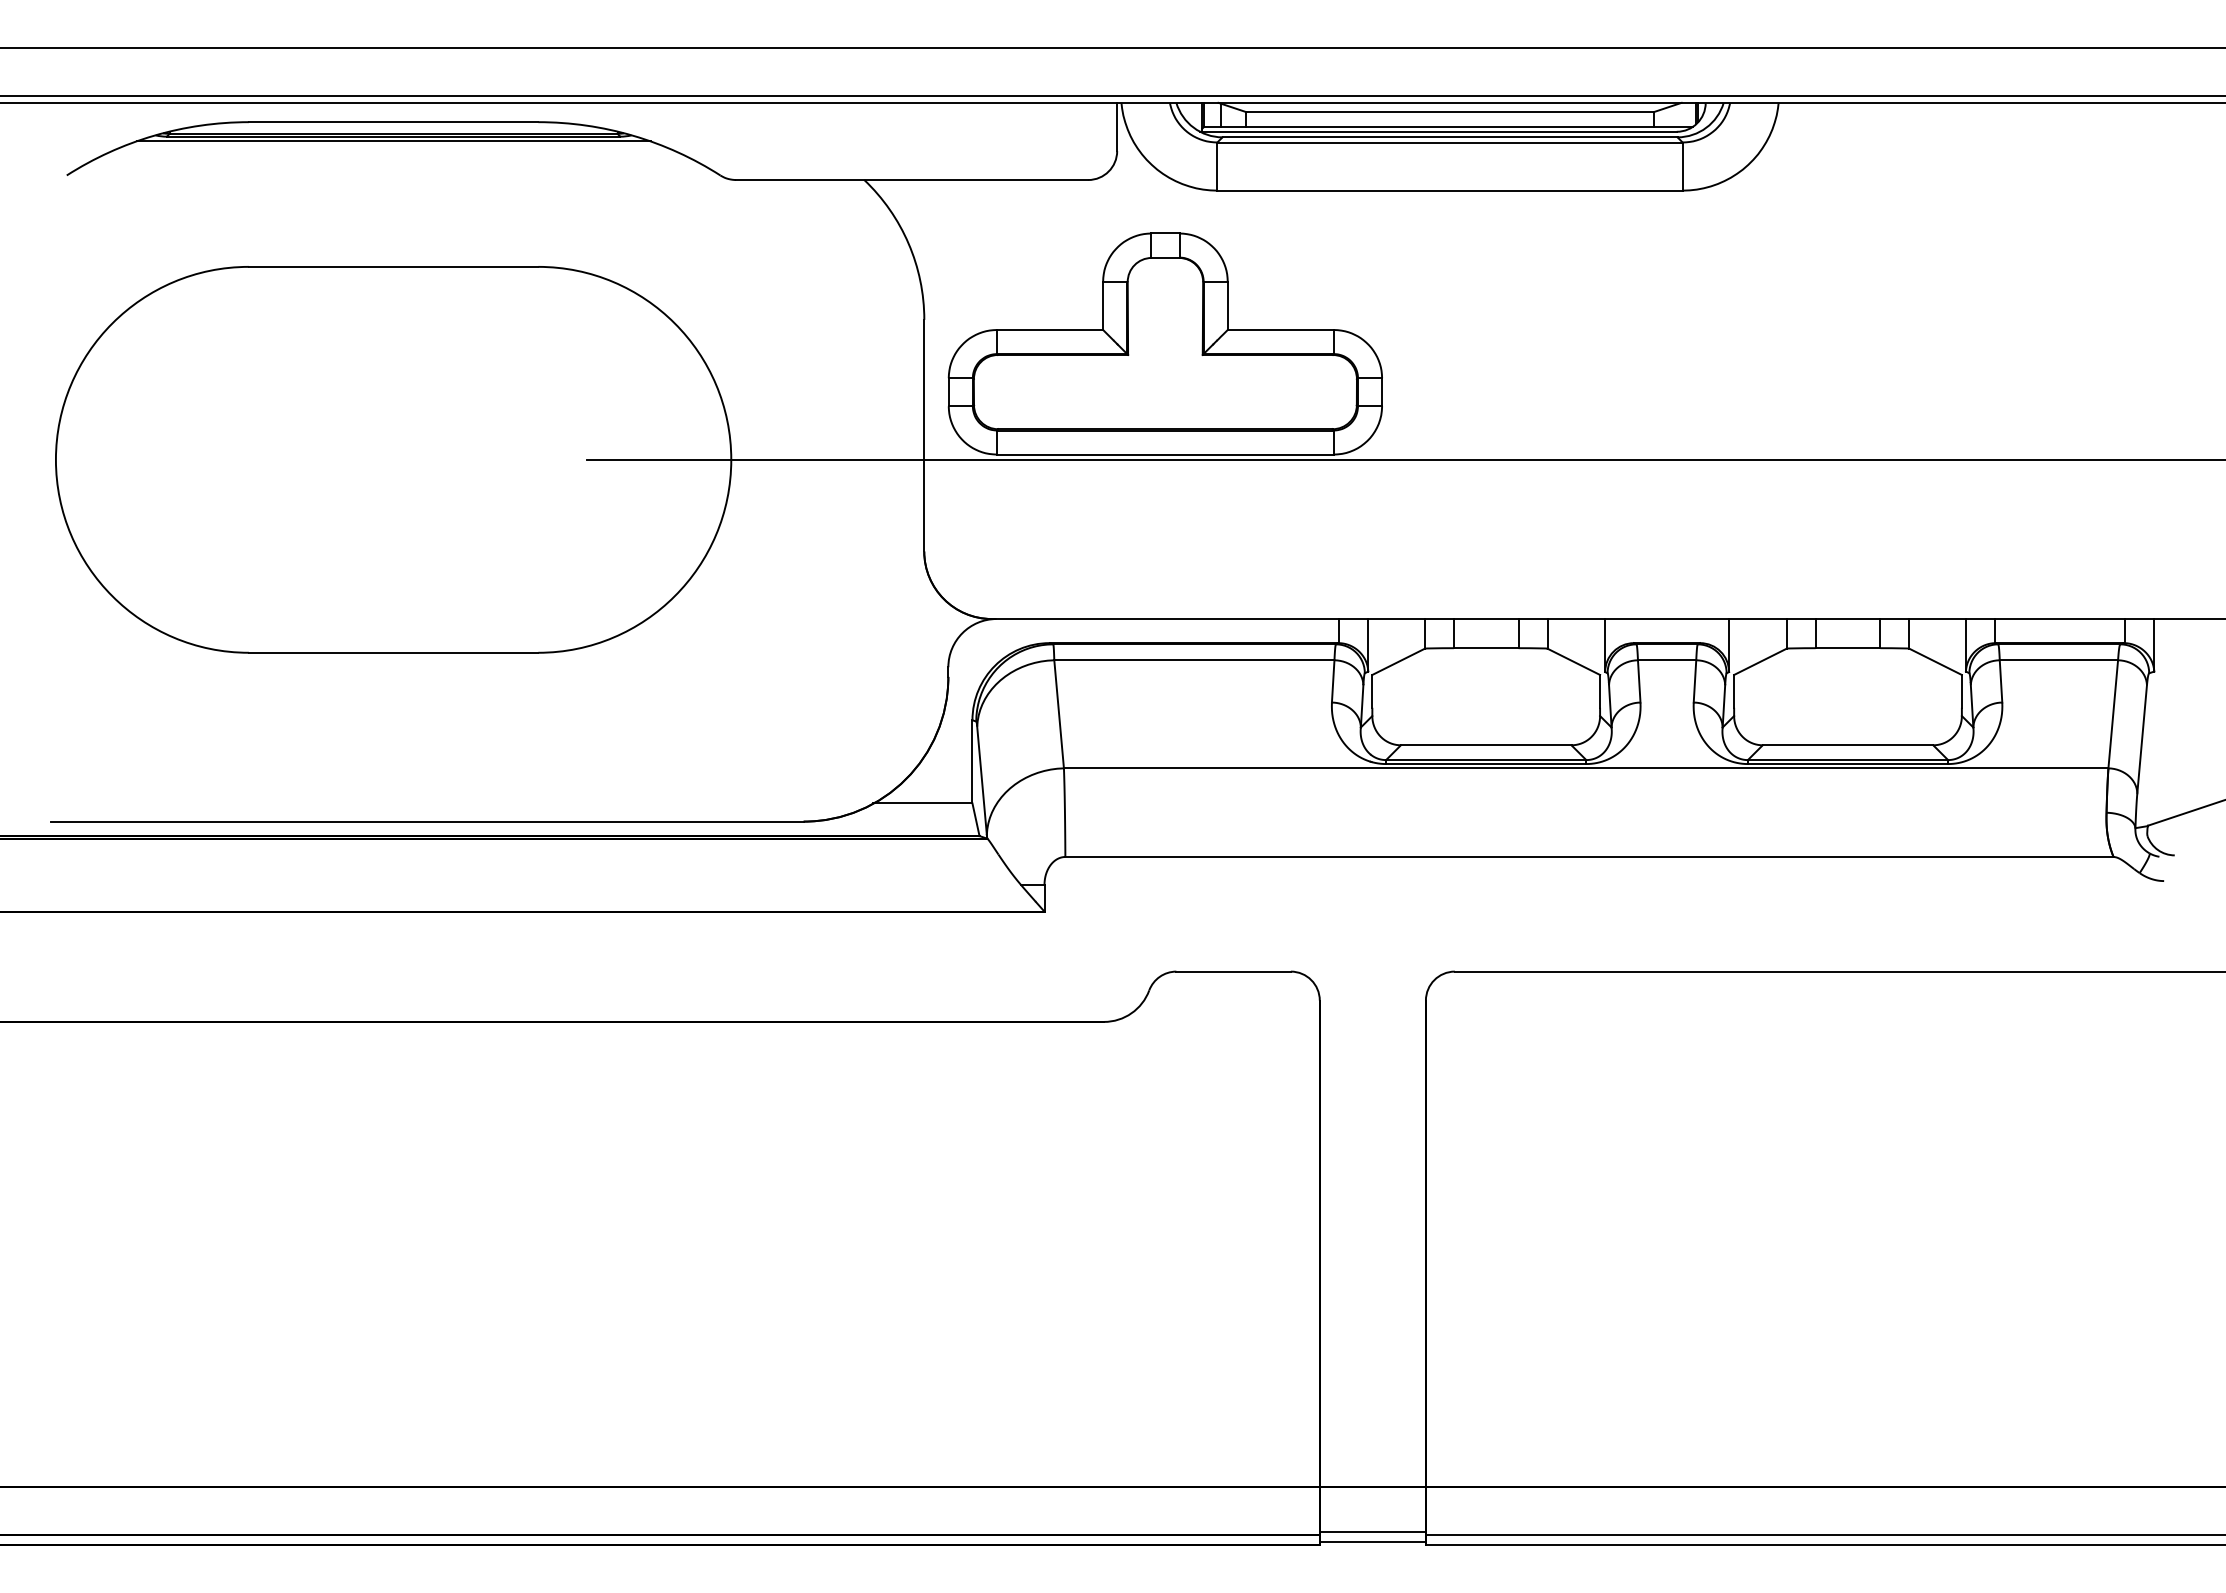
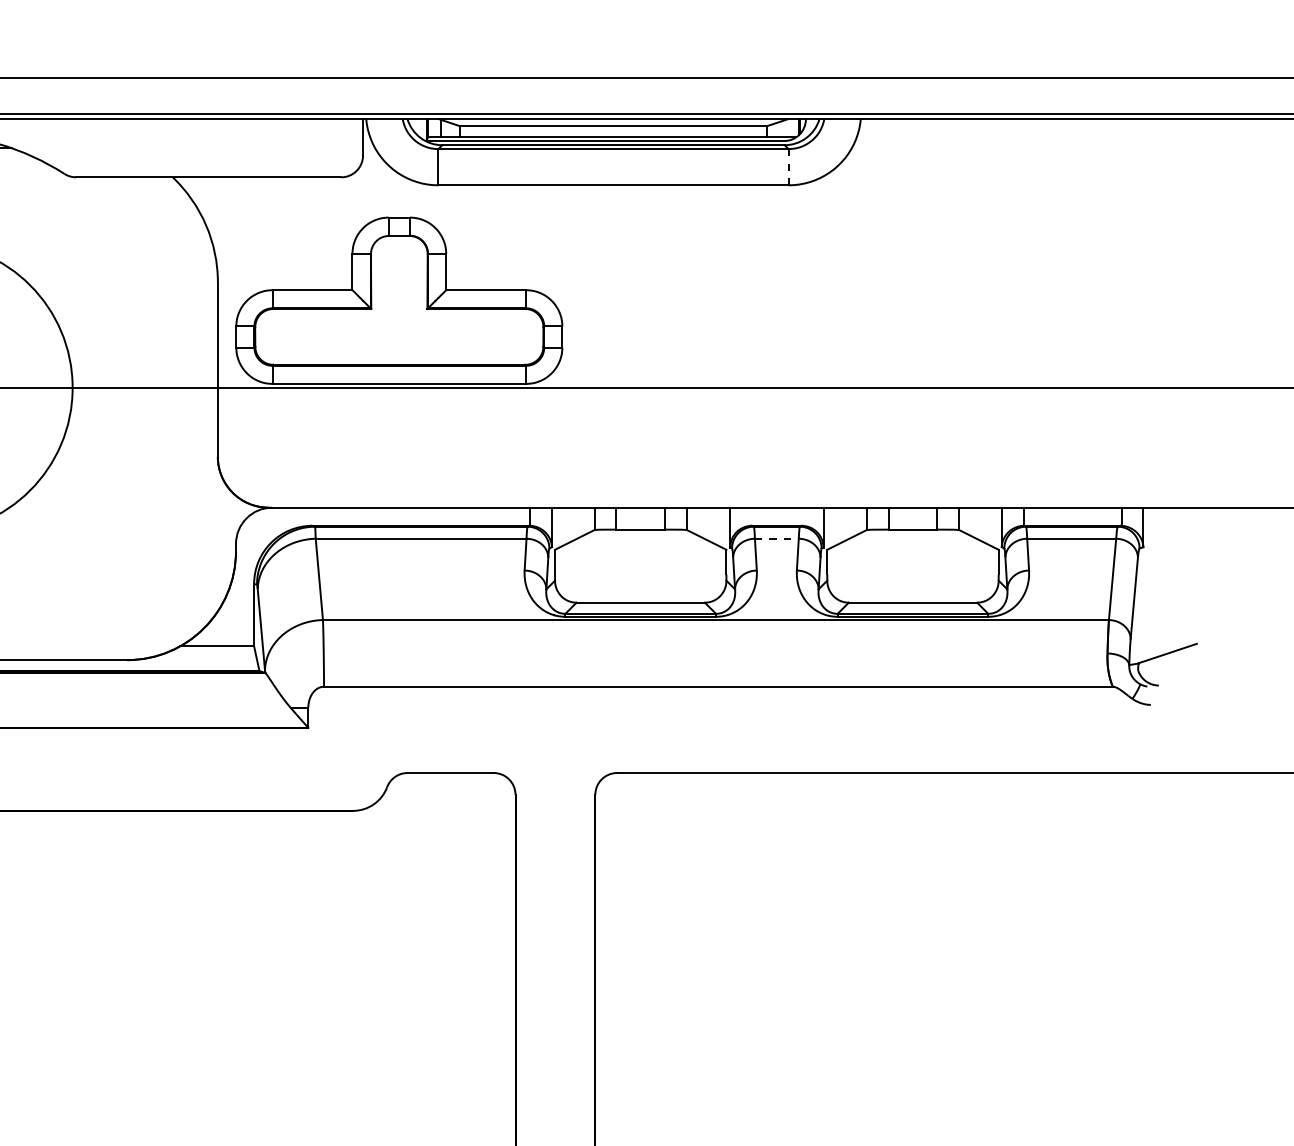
line: (1682, 167) -> (788, 167), solid -> dashed
line: (1667, 660) -> (777, 538), solid -> dashed

